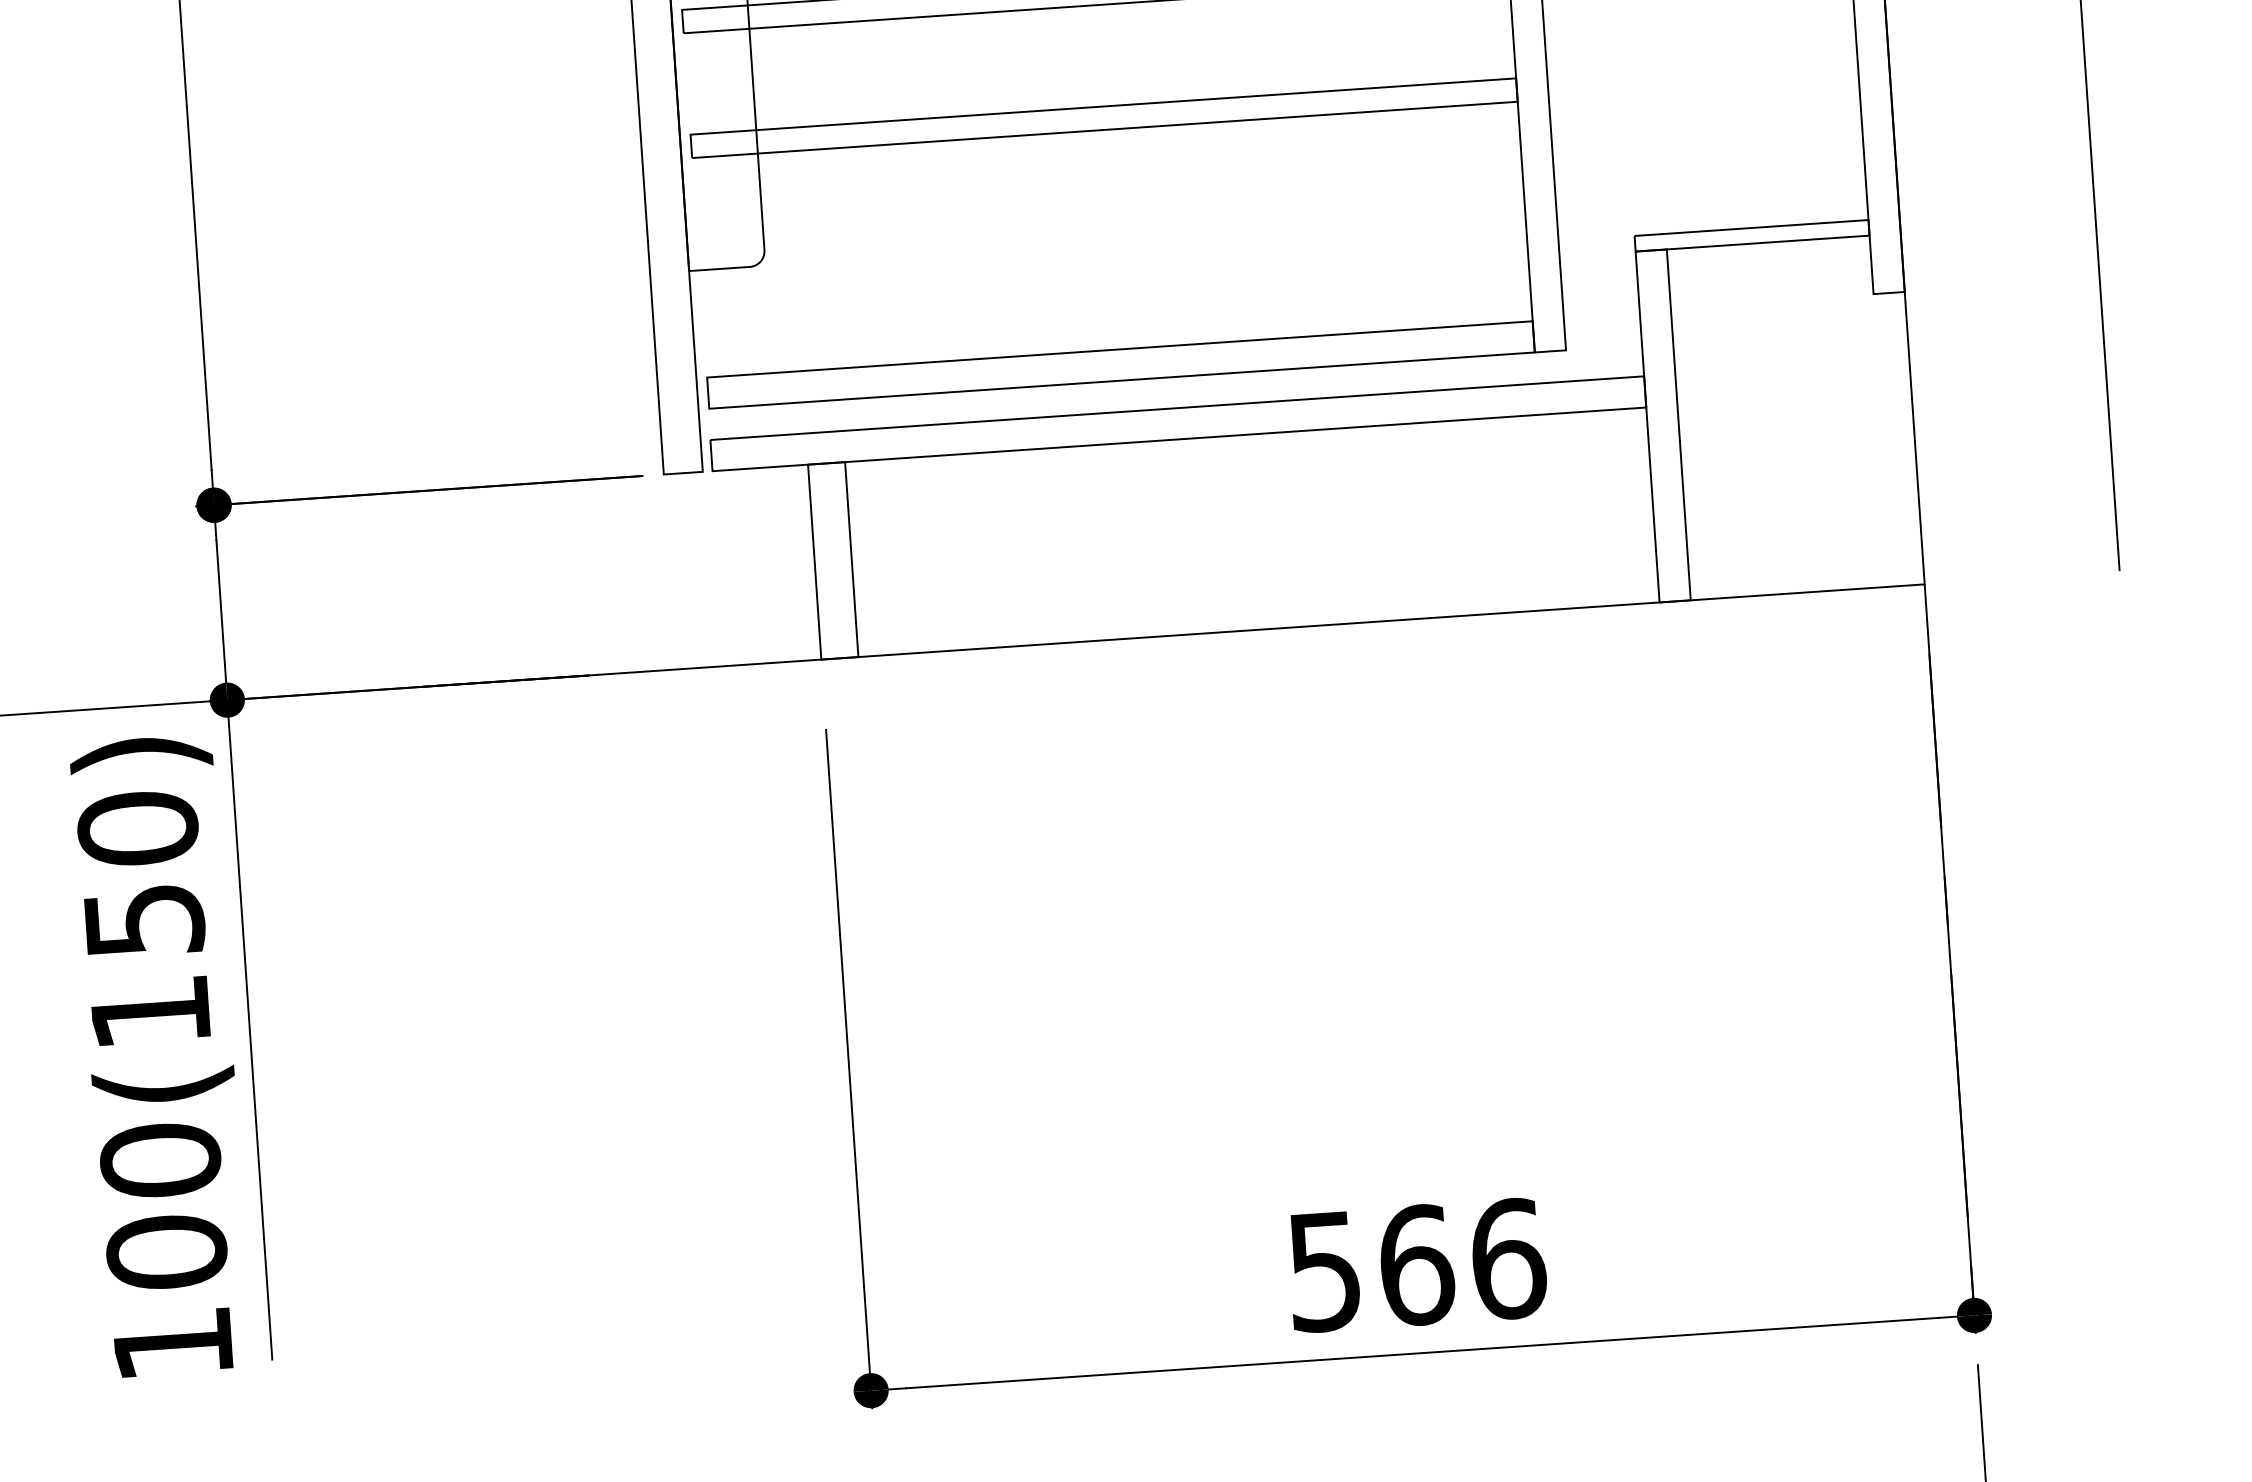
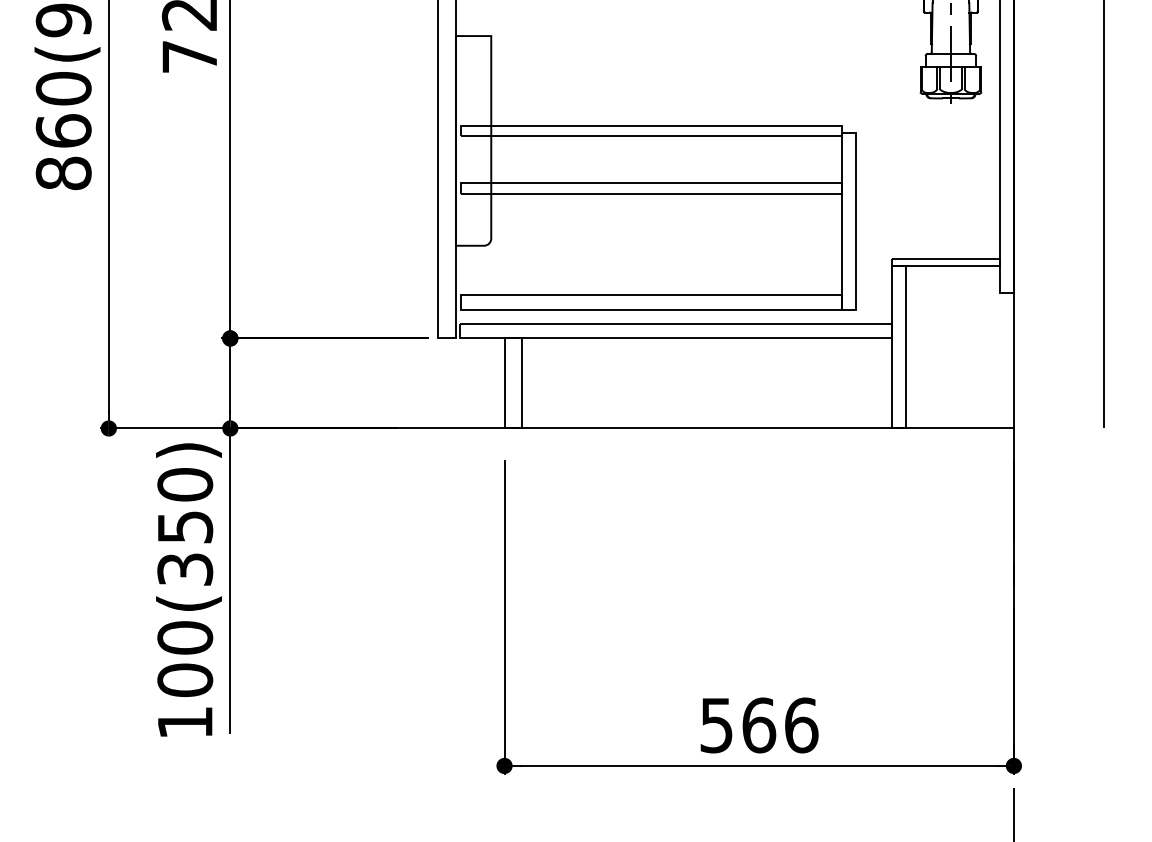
text: (151, 1012) -> (185, 569), 100(150) -> 100(350)

